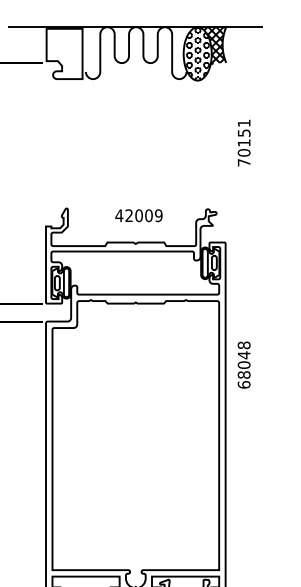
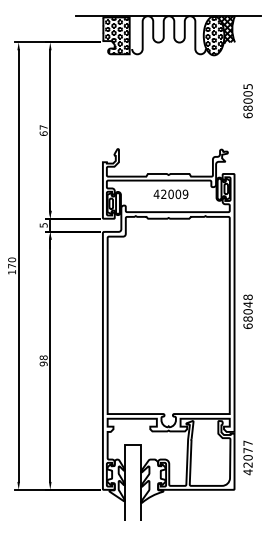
hatch: (63, 53) -> (115, 35), added
text: (243, 143) -> (247, 101), 70151 -> 68005
text: (138, 214) -> (170, 193), moved
text: (243, 364) -> (247, 311), moved

